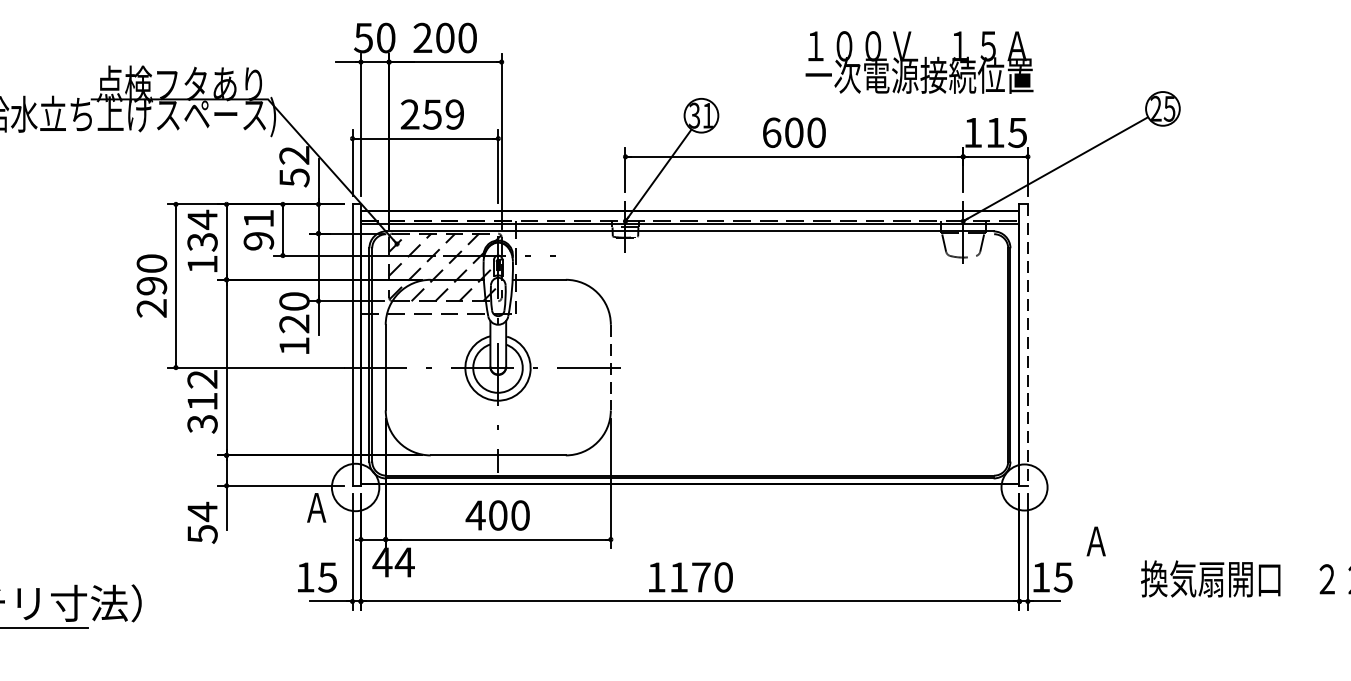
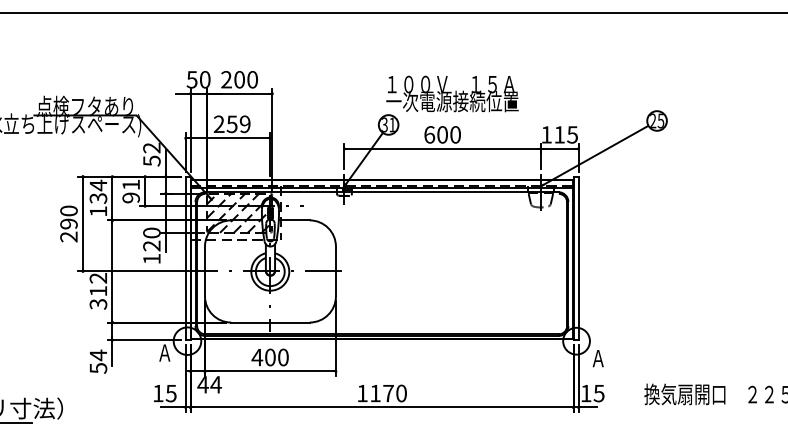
text: (919, 61) -> (452, 93), moved
line: (1027, 345) -> (578, 258), dashed -> solid
line: (610, 367) -> (335, 271), dashed -> solid
text: (1094, 541) -> (597, 358), moved

